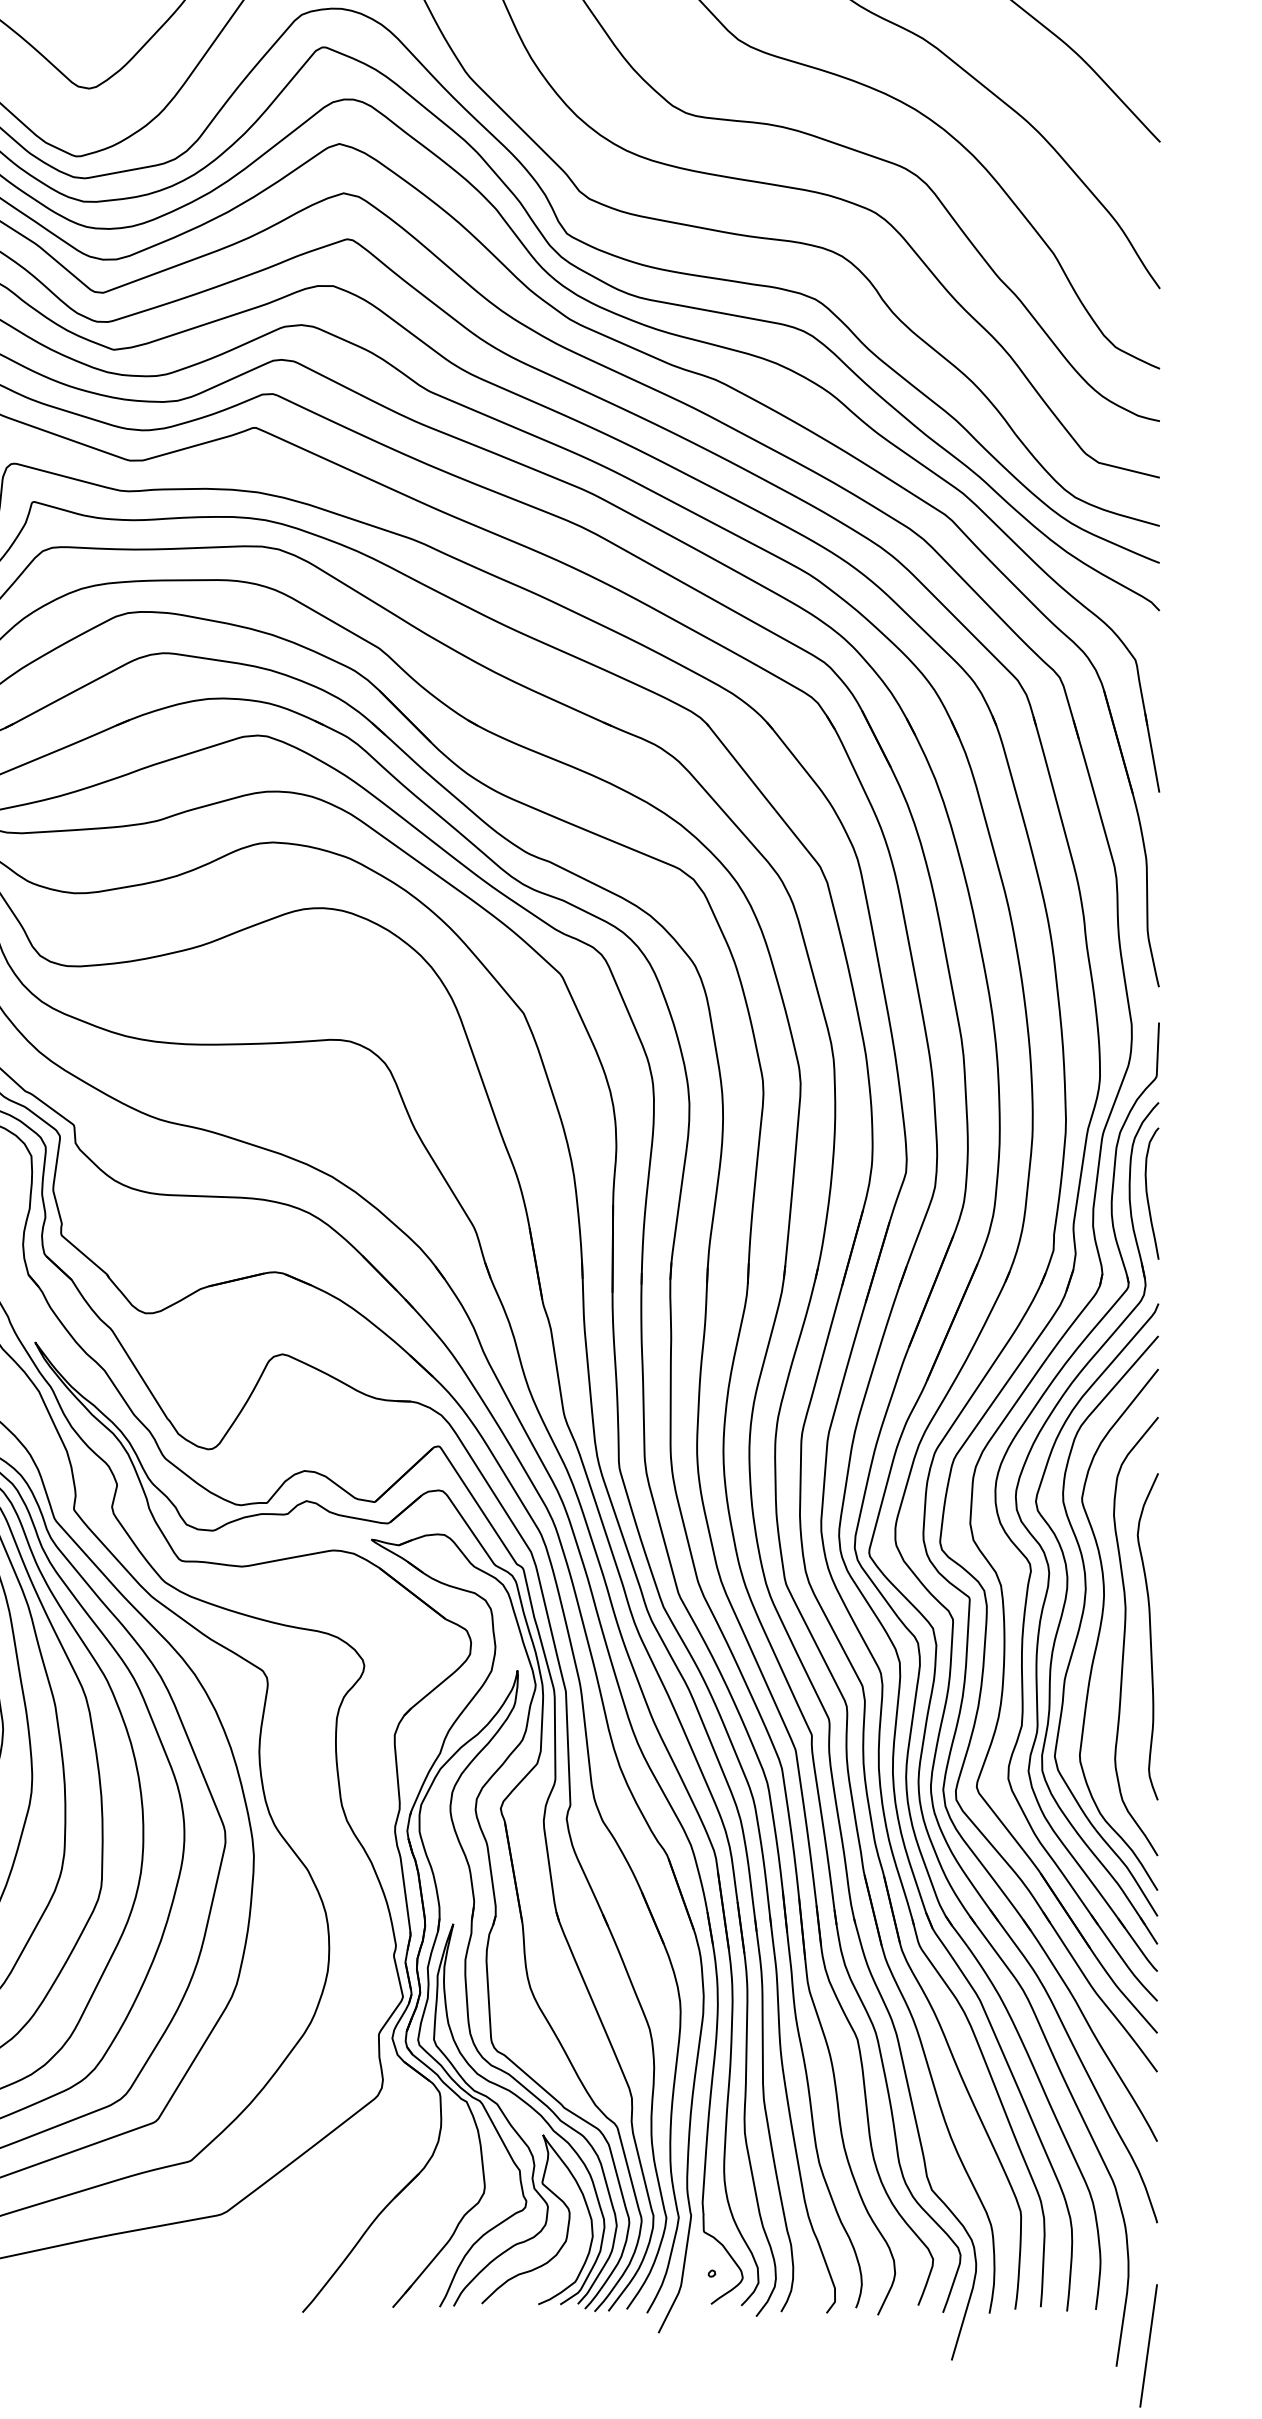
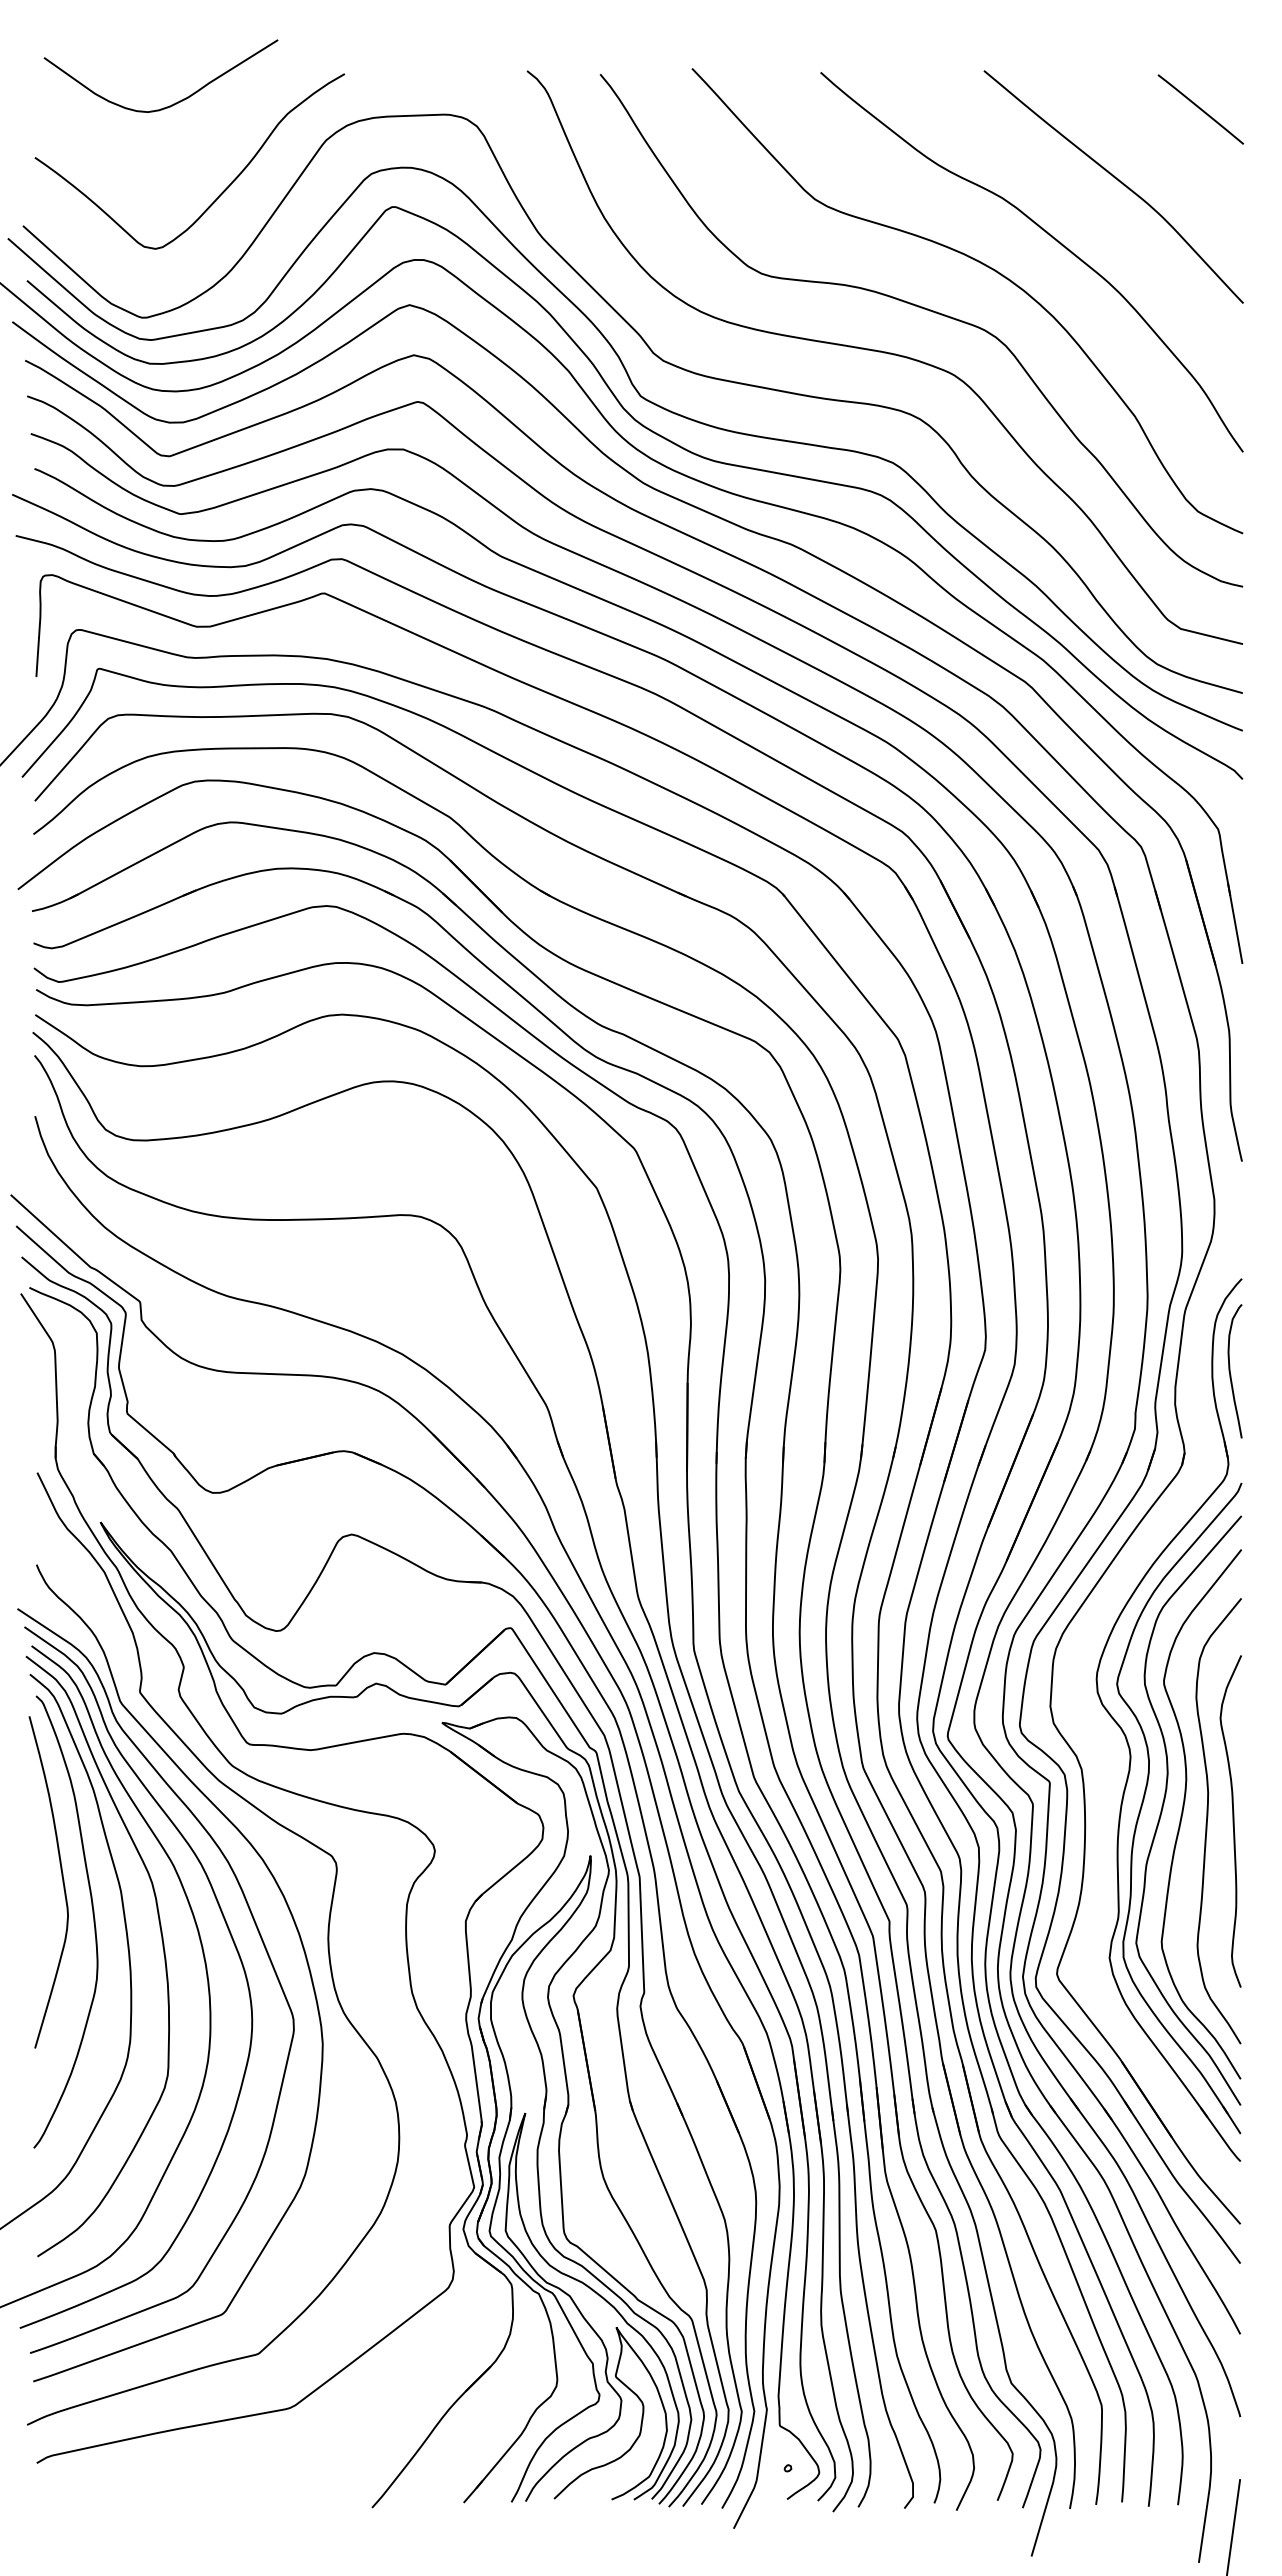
part: (1024, 1554) -> (1105, 1737), removed

